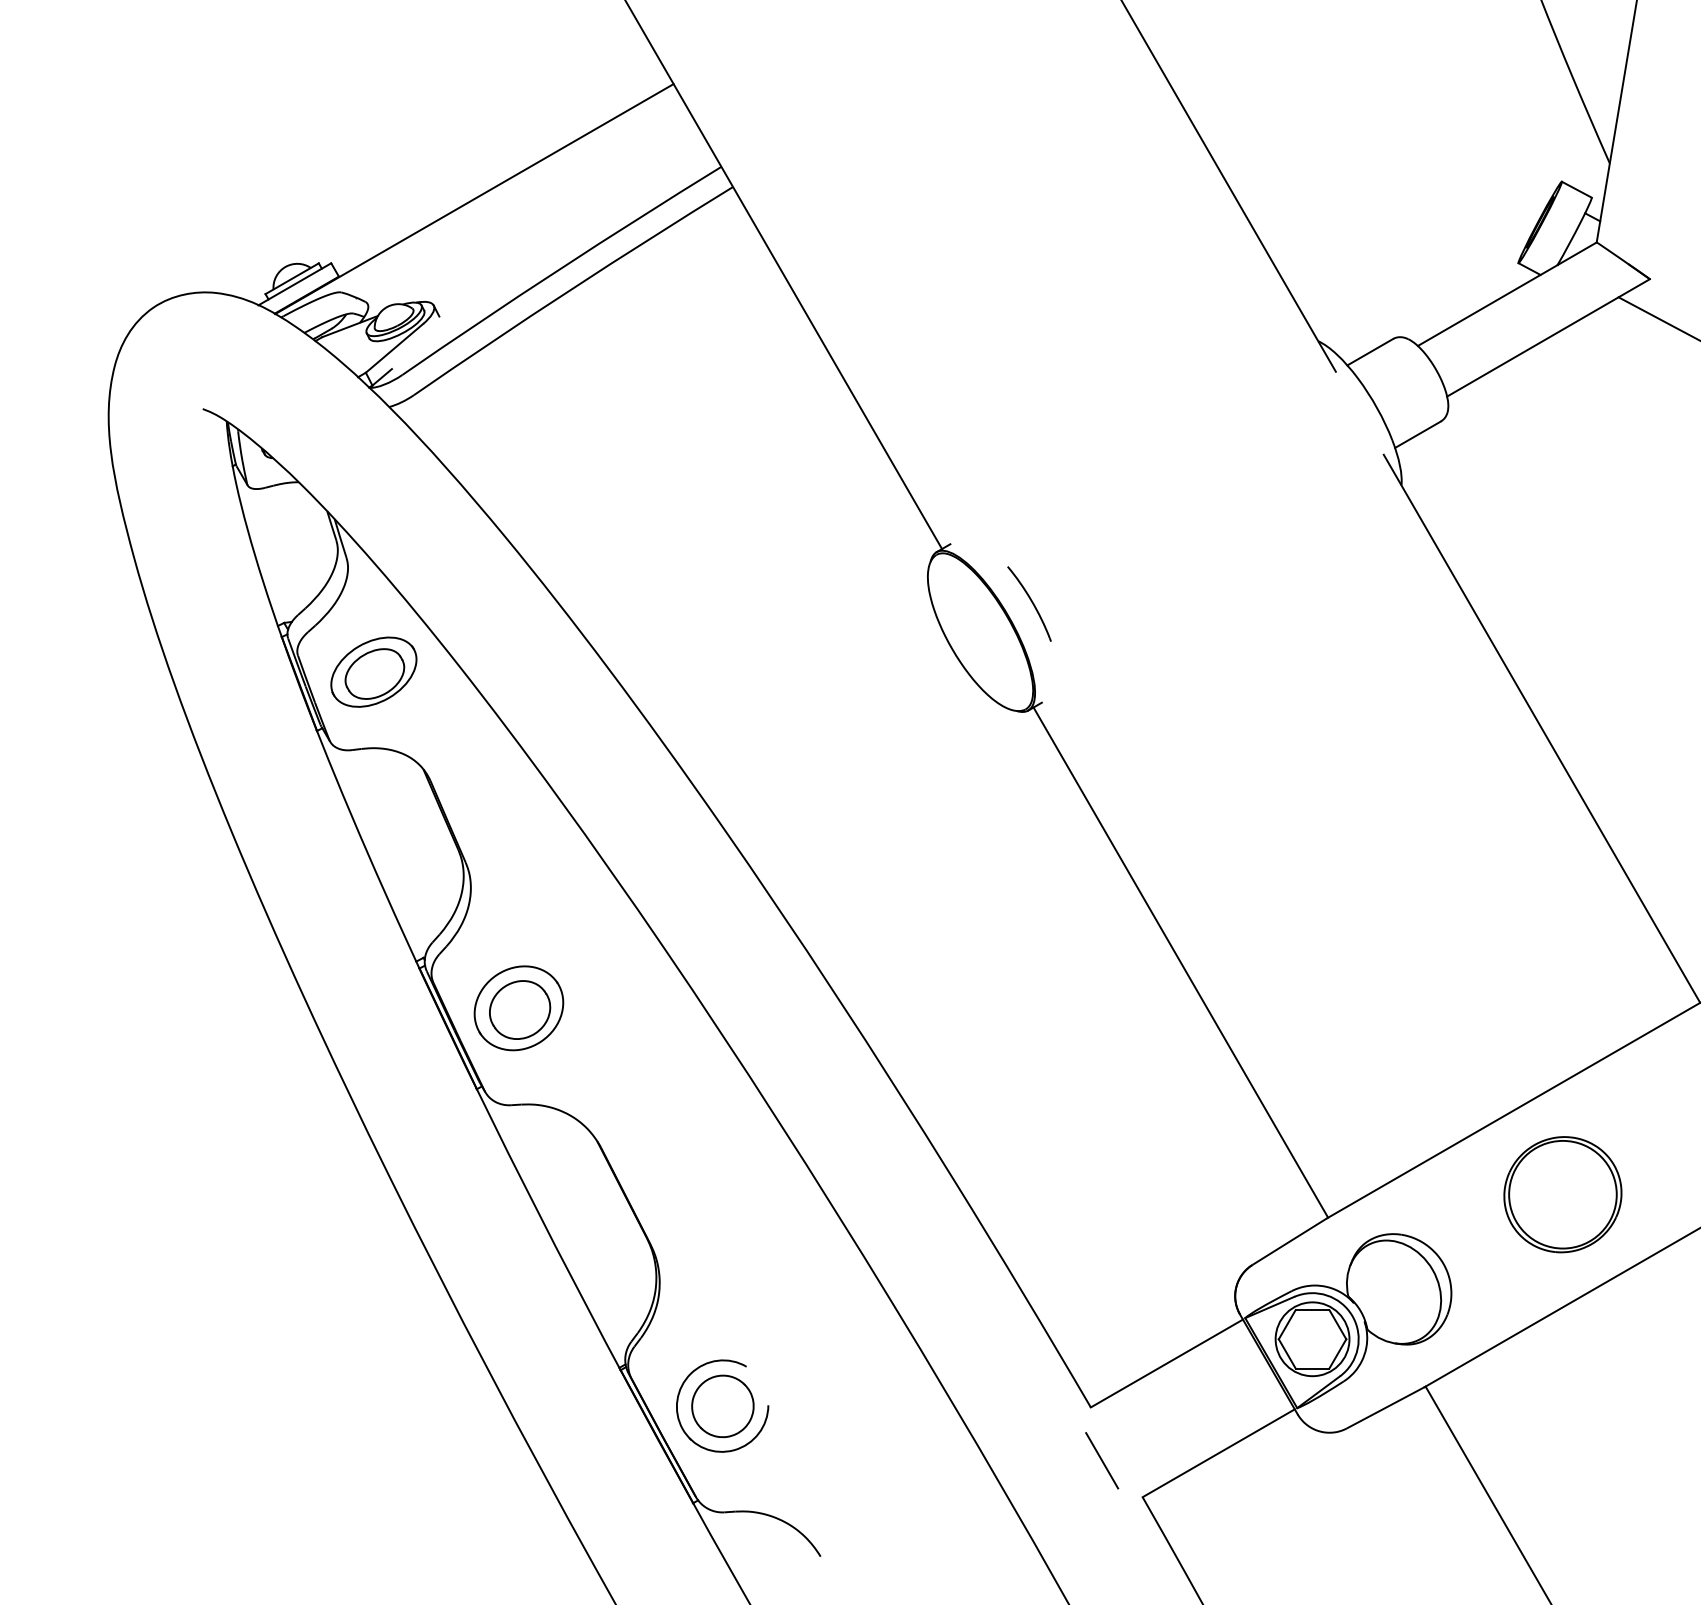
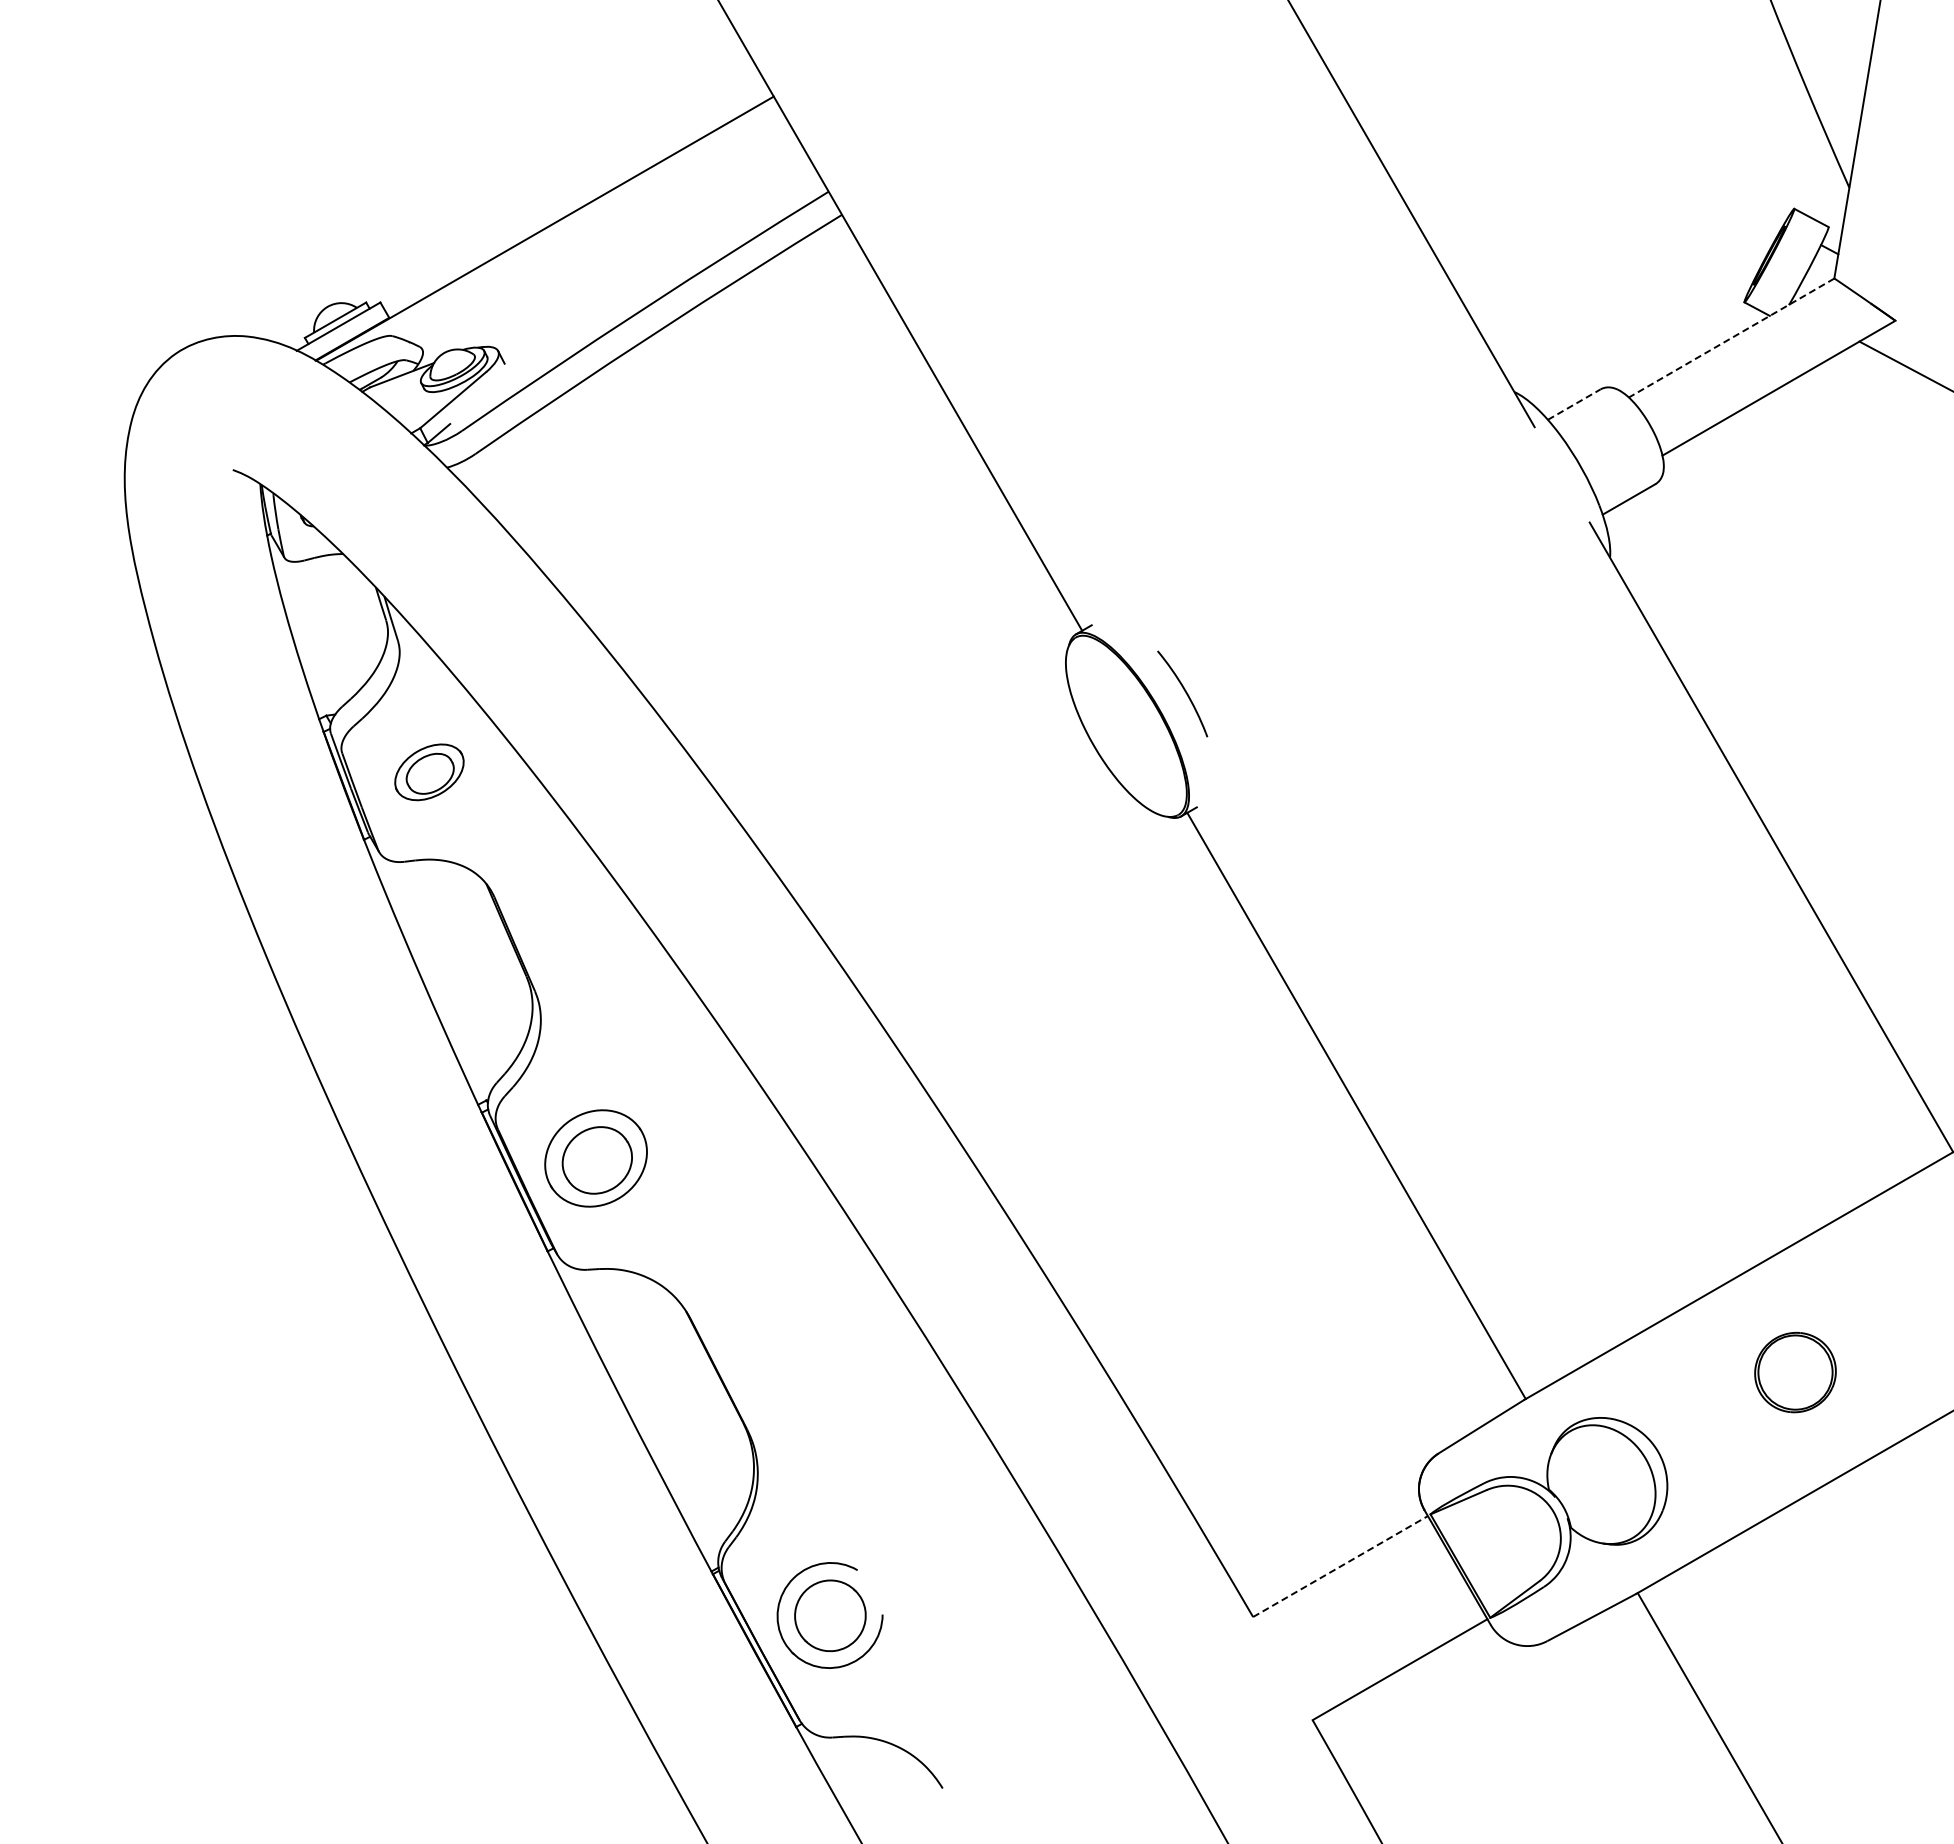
line: (1507, 294) -> (1731, 338), solid -> dashed
line: (1370, 352) -> (1574, 404), solid -> dashed
part: (373, 672) -> (429, 772), size x0.7
part: (1562, 1194) -> (1795, 1372), size x0.6
part: (1312, 1339) -> (1507, 1538), removed
line: (1166, 1363) -> (1340, 1566), solid -> dashed
line: (1101, 1460) -> (1265, 1678), removed

